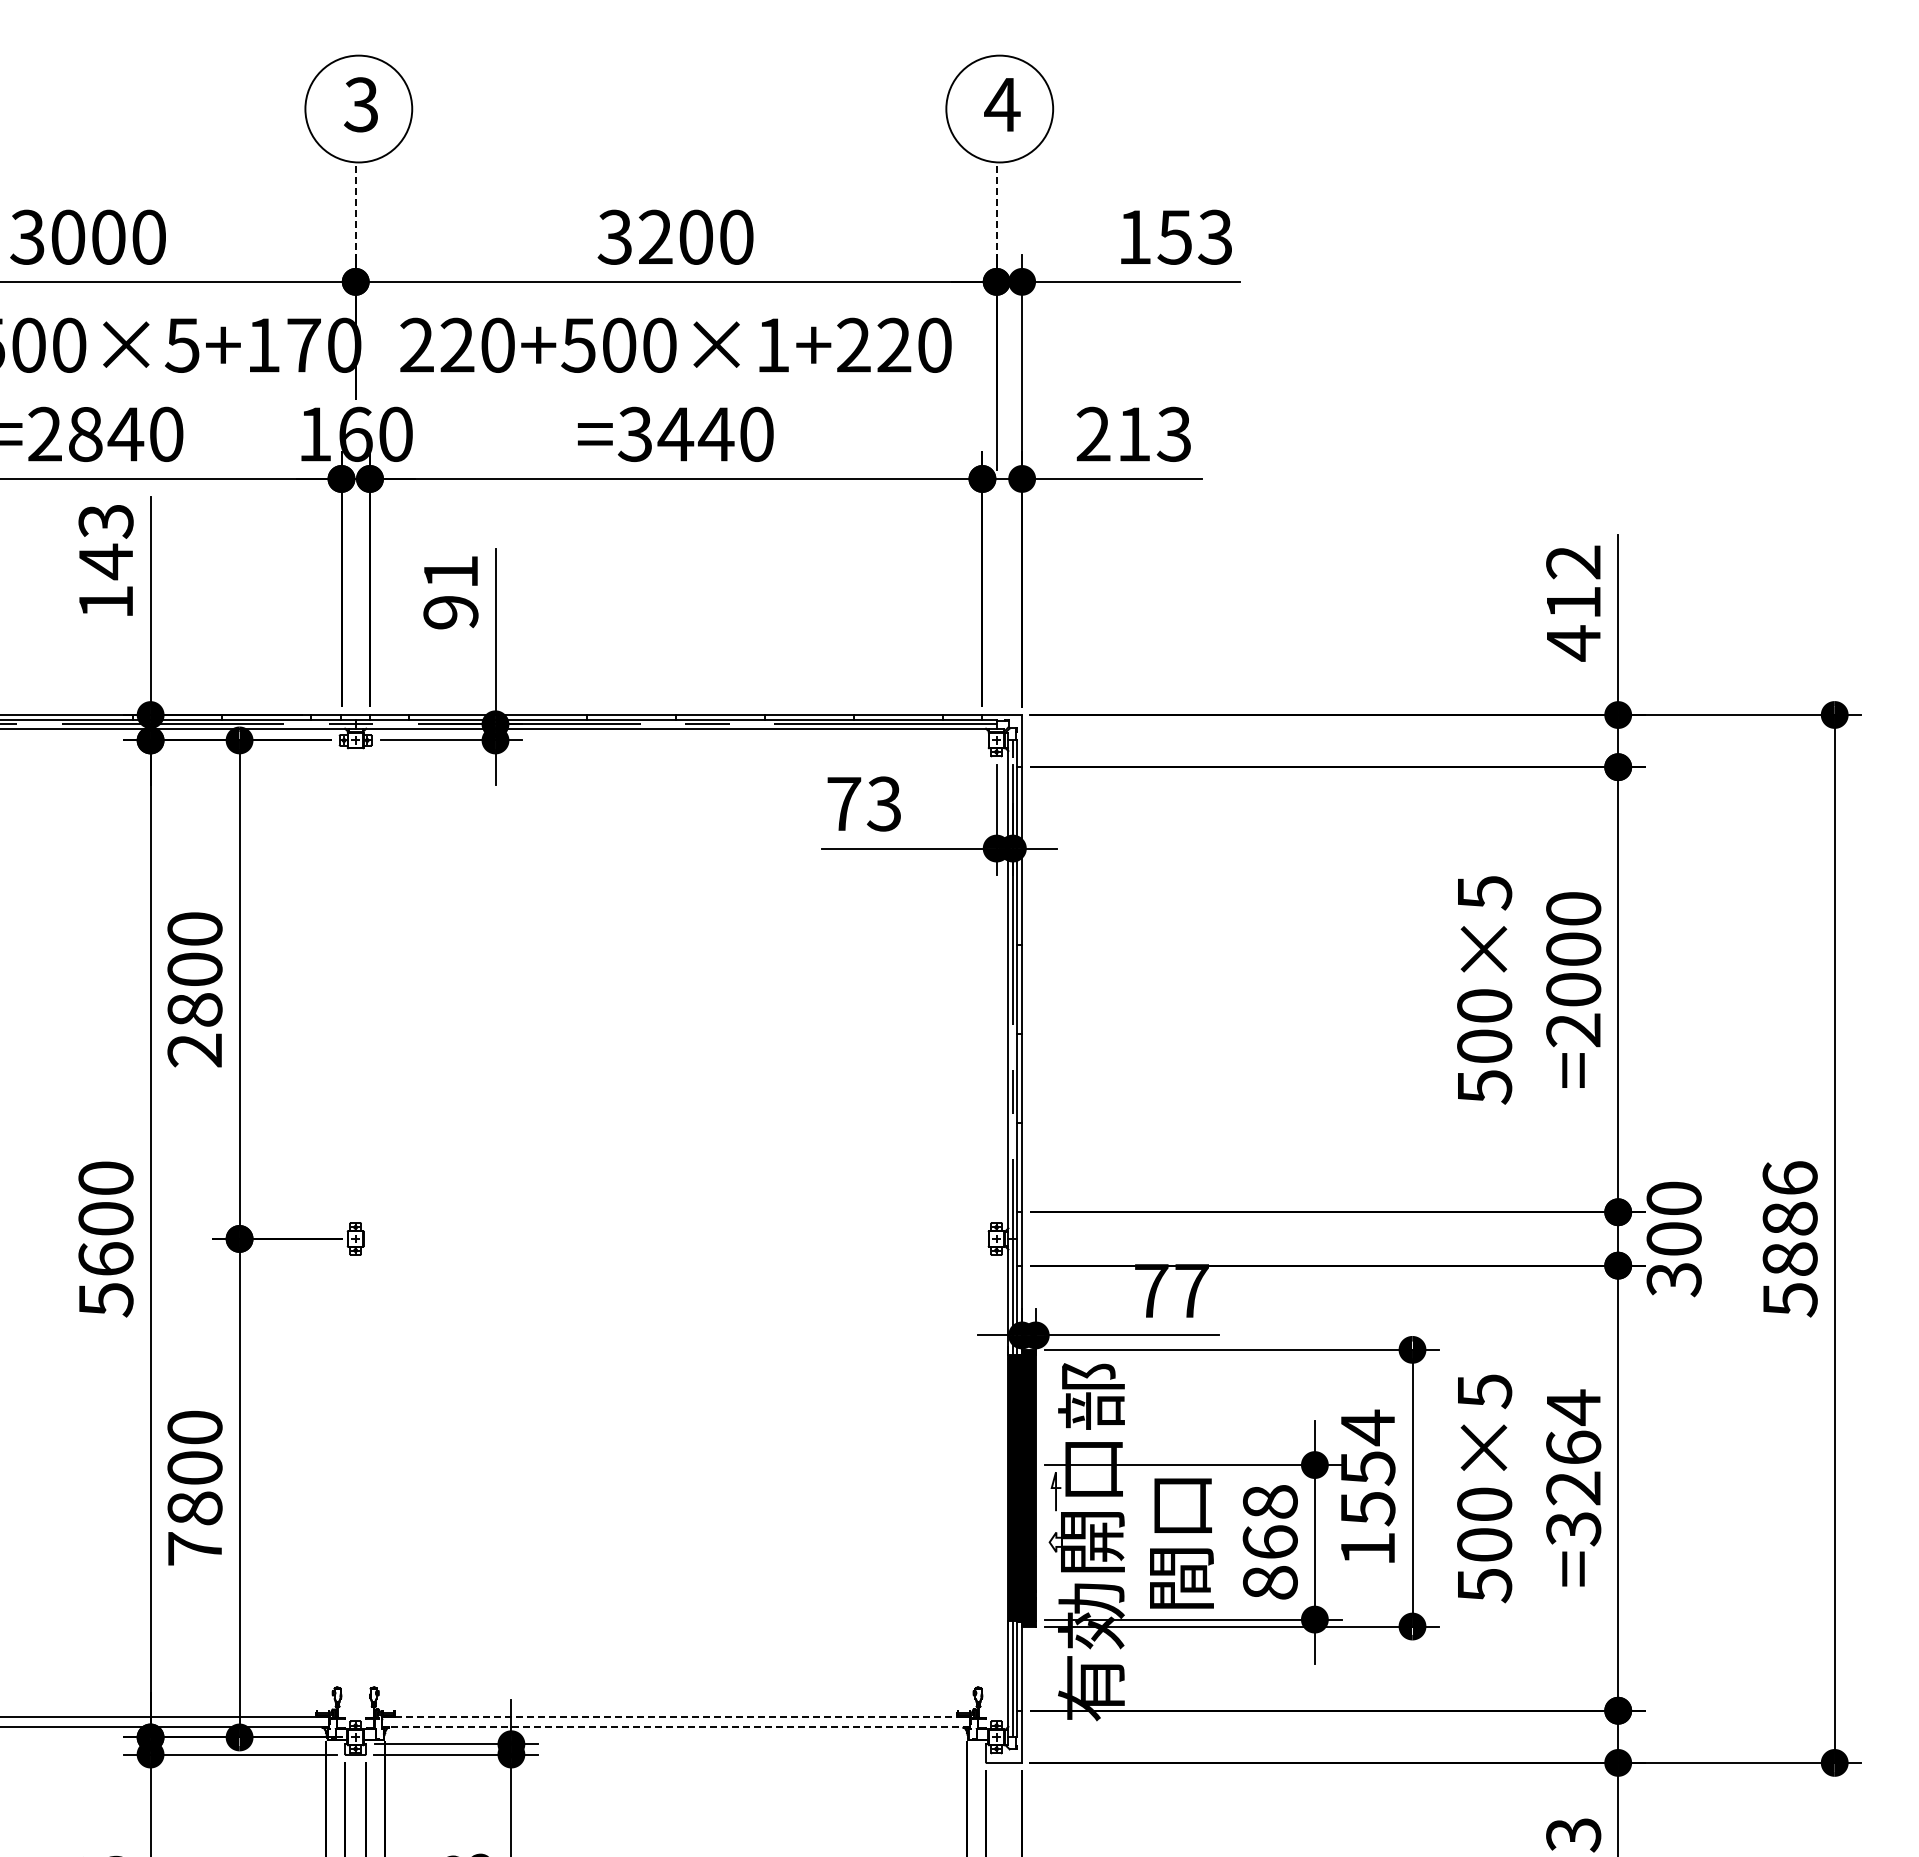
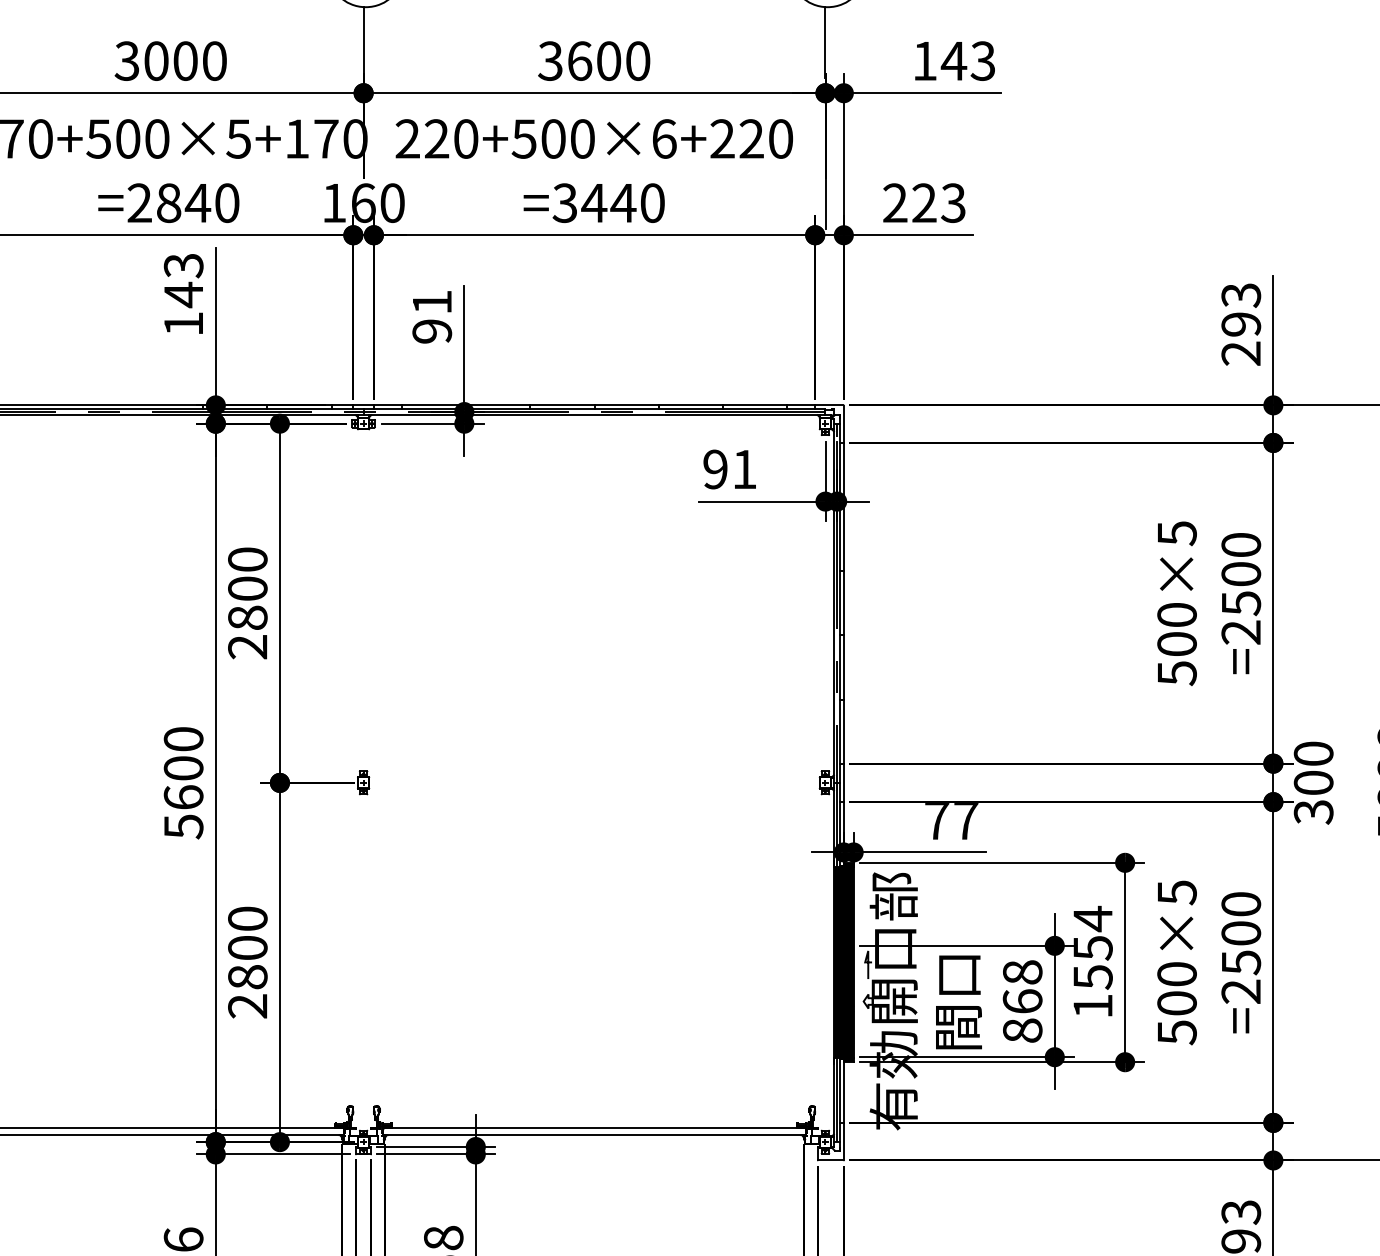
line: (355, 210) -> (363, 41), dashed -> solid
line: (996, 210) -> (825, 41), dashed -> solid
text: (655, 236) -> (579, 60), 3200 -> 3600
text: (1174, 237) -> (953, 61), 153 -> 143
text: (773, 344) -> (664, 138), 220+500×1+220 -> 220+500×6+220
text: (1133, 433) -> (924, 202), 213 -> 223
text: (1573, 603) -> (1241, 325), 412 -> 293
text: (863, 803) -> (729, 469), 73 -> 91
text: (1573, 990) -> (1241, 603), =2000 -> =2500
text: (1573, 1467) -> (1241, 947), =3264 -> =2500
text: (194, 1548) -> (247, 1005), 7800 -> 2800
line: (676, 1717) -> (594, 1127), dashed -> solid
line: (676, 1727) -> (594, 1134), dashed -> solid

